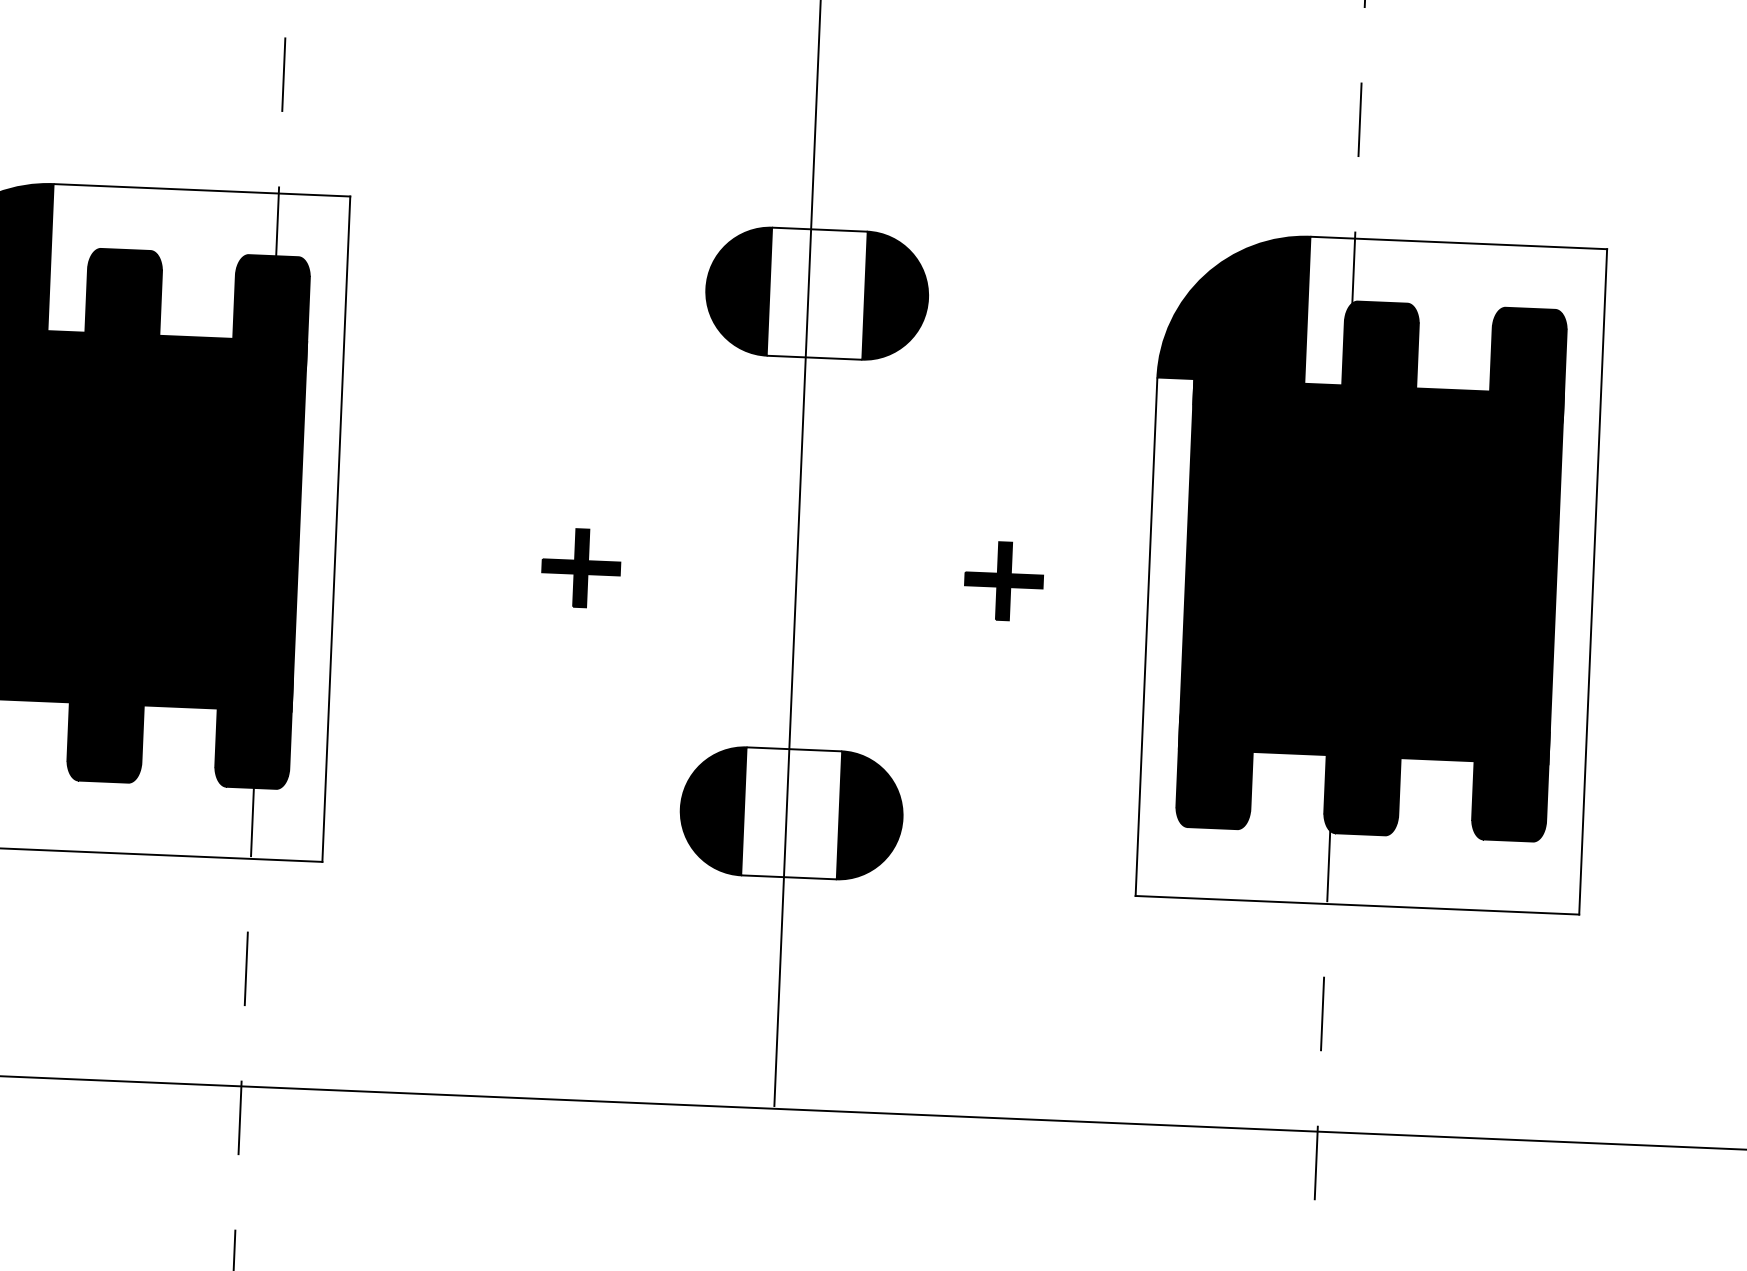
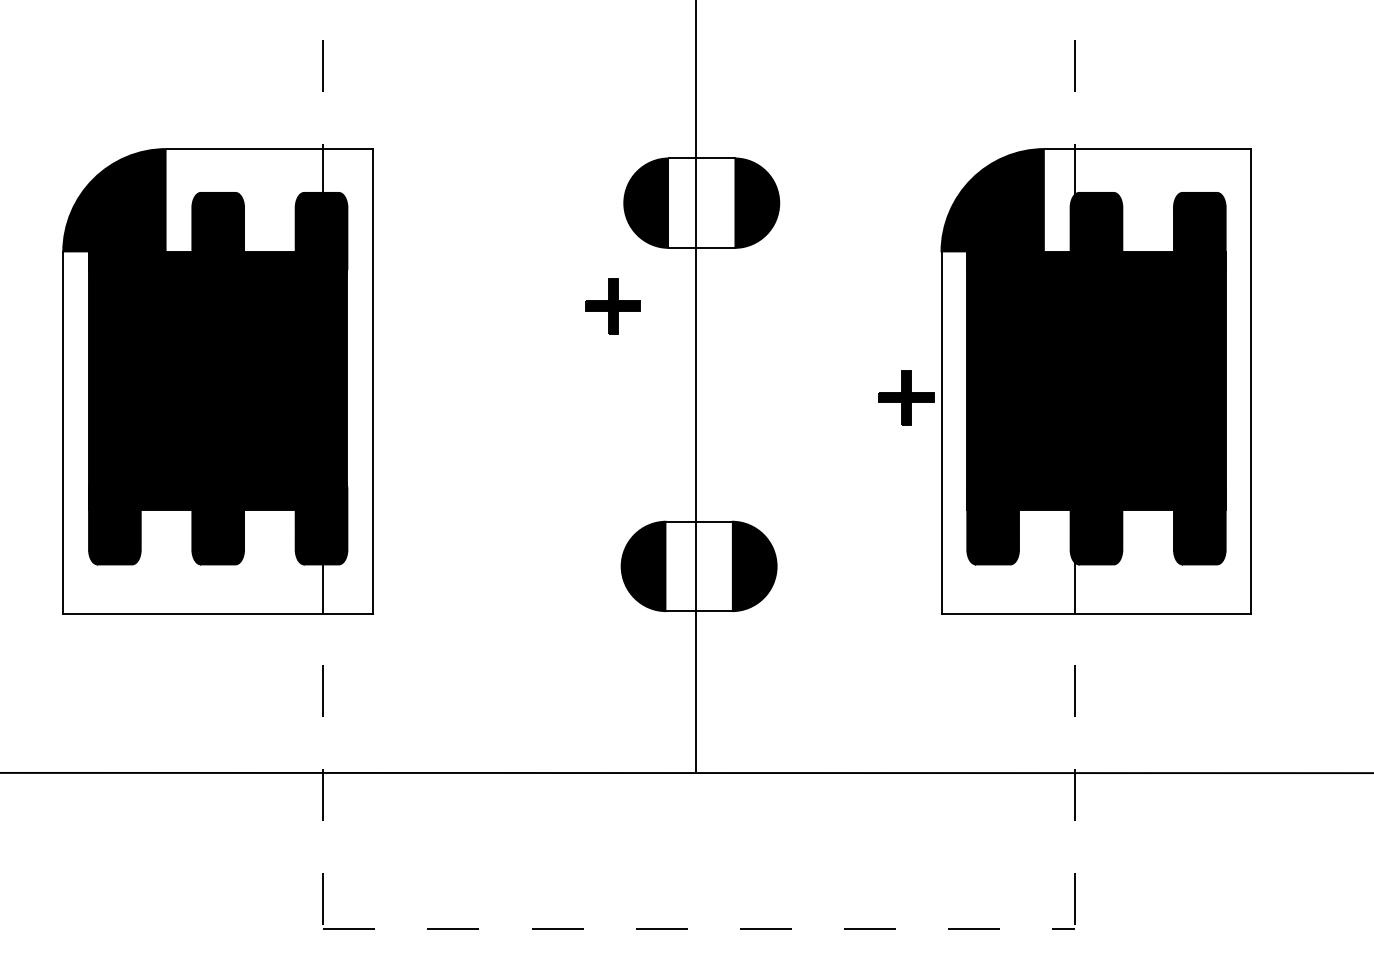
part: (580, 568) -> (612, 306), moved
part: (1004, 580) -> (906, 397), moved

